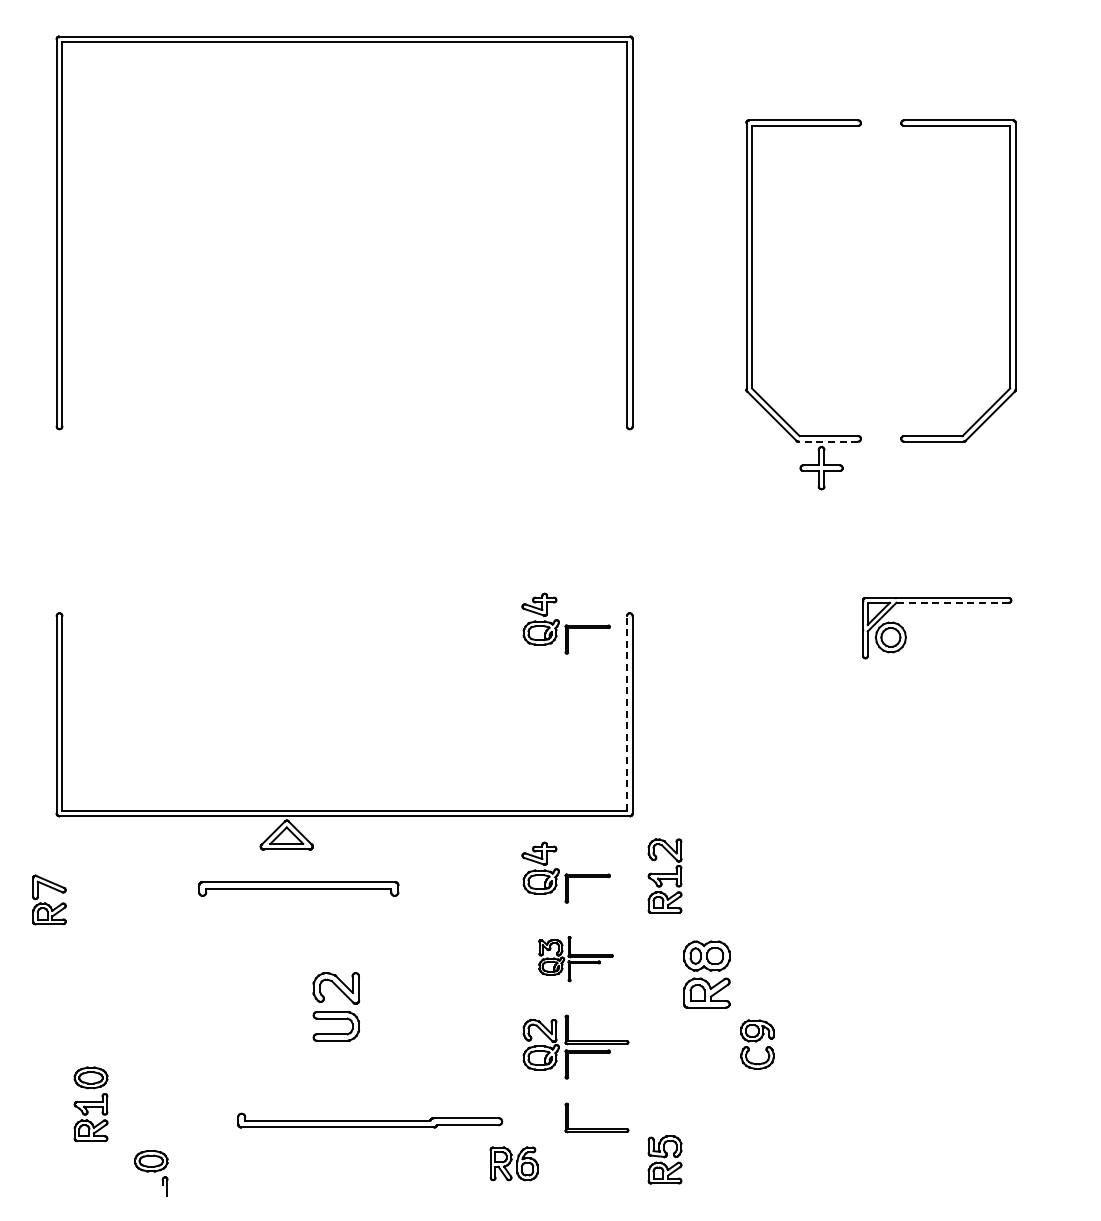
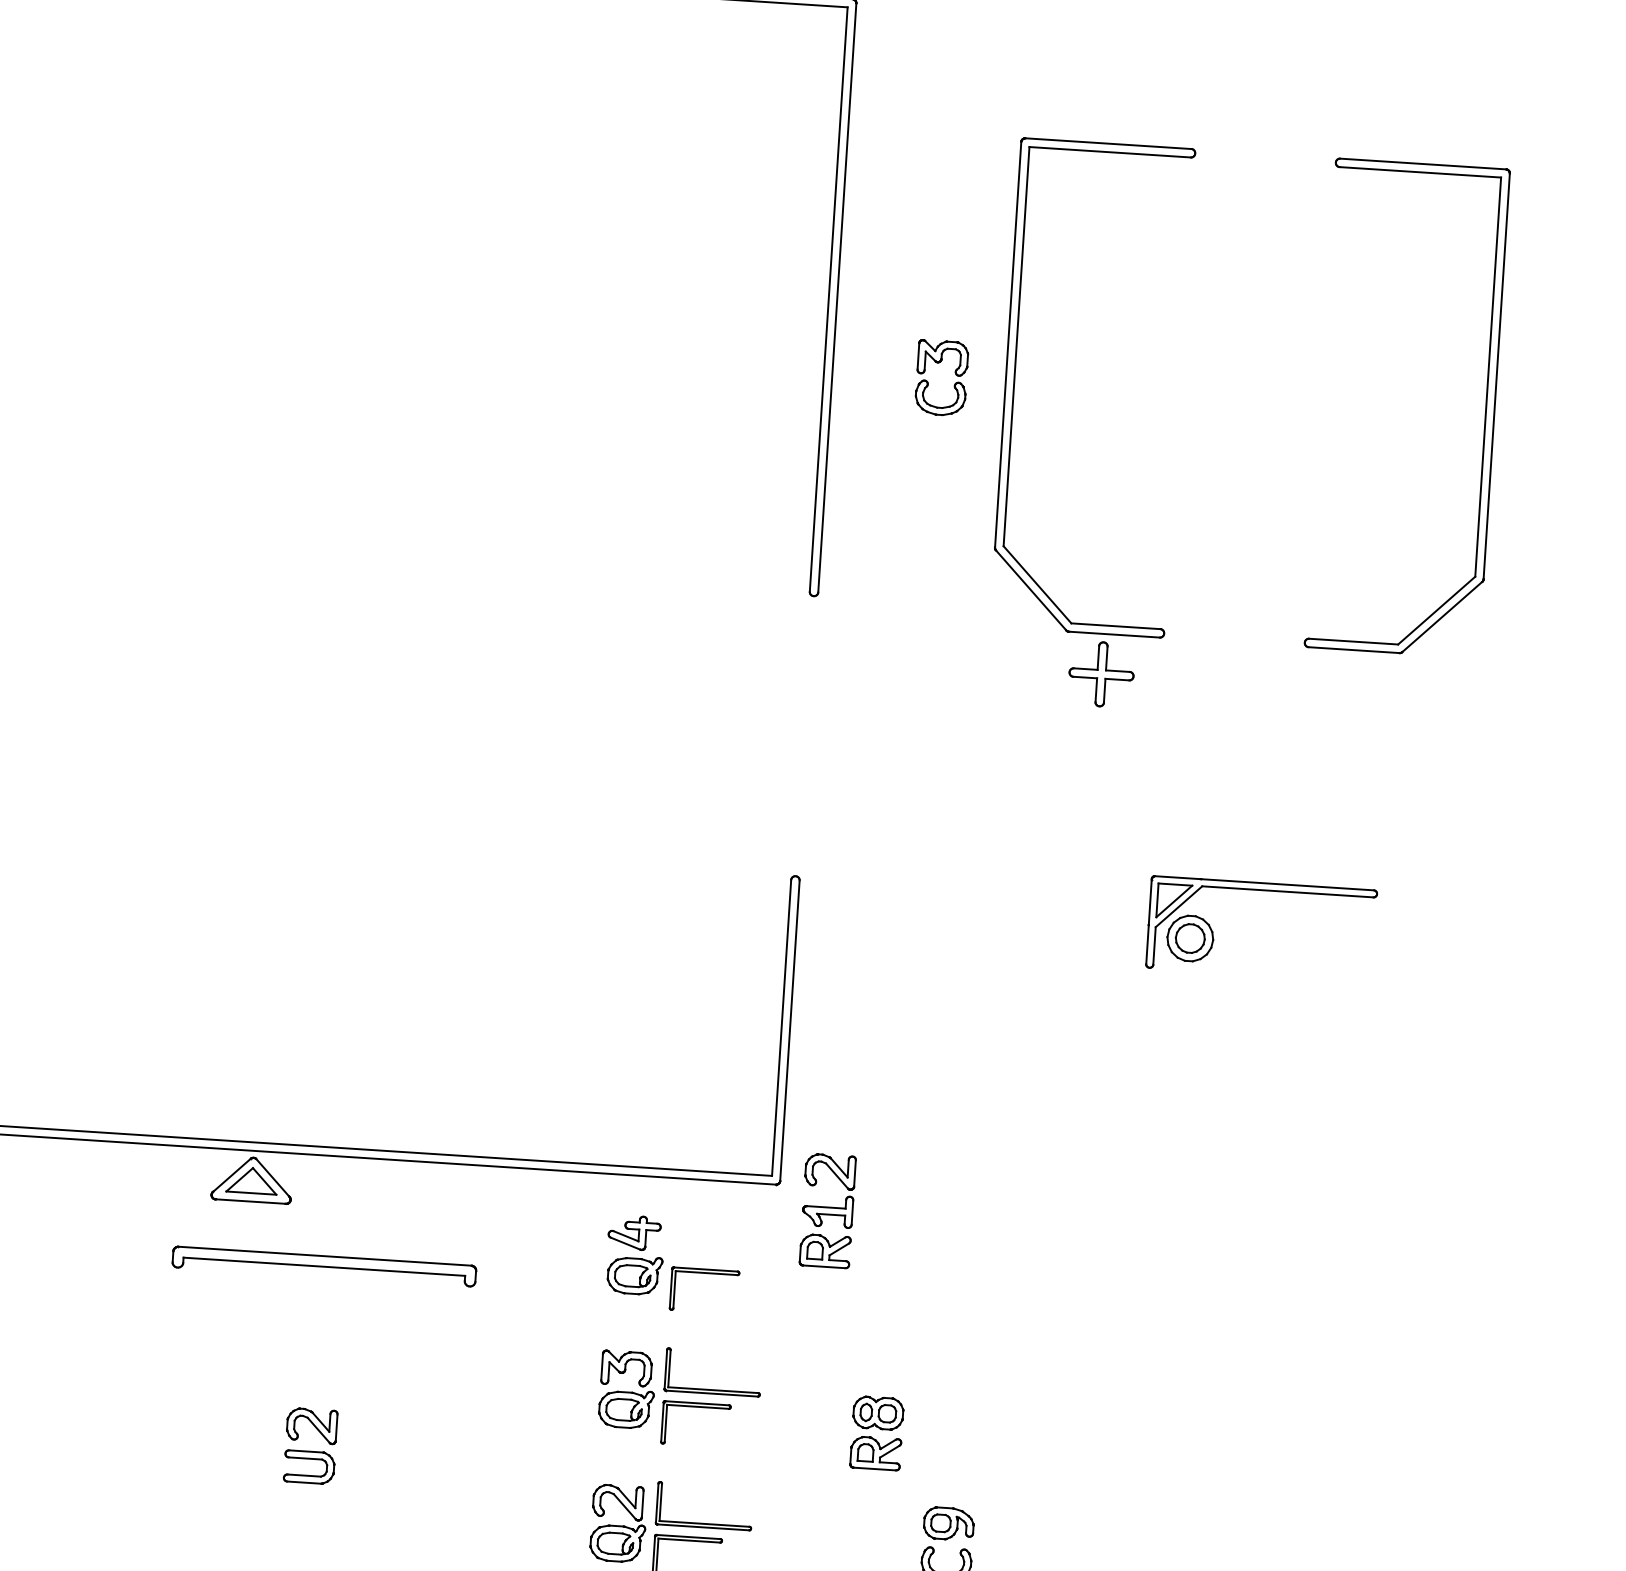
part: (712, 277) -> (954, 373), added
part: (1009, 280) -> (1484, 412), moved
line: (828, 441) -> (1114, 634), dashed -> solid
line: (952, 602) -> (1287, 891), dashed -> solid
part: (565, 623) -> (696, 885), removed
line: (627, 712) -> (782, 1026), dashed -> solid
part: (664, 875) -> (827, 1209), moved
part: (298, 888) -> (324, 1265), moved
part: (575, 958) -> (679, 1395), size x1.43
part: (706, 974) -> (876, 1432), size x0.71
part: (336, 1007) -> (310, 1446), size x0.71

